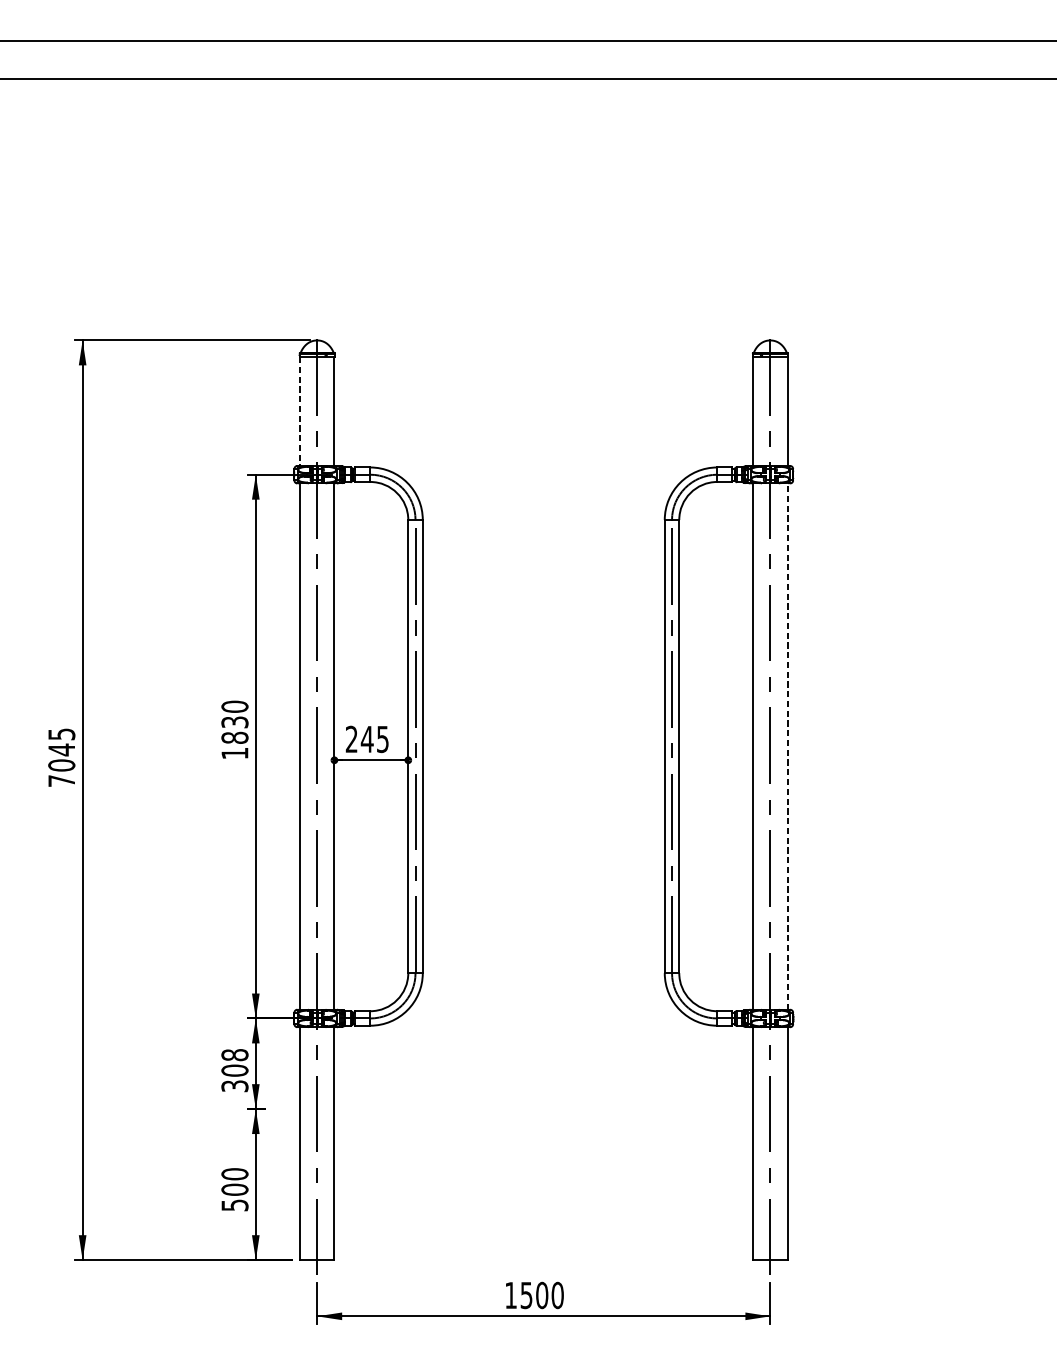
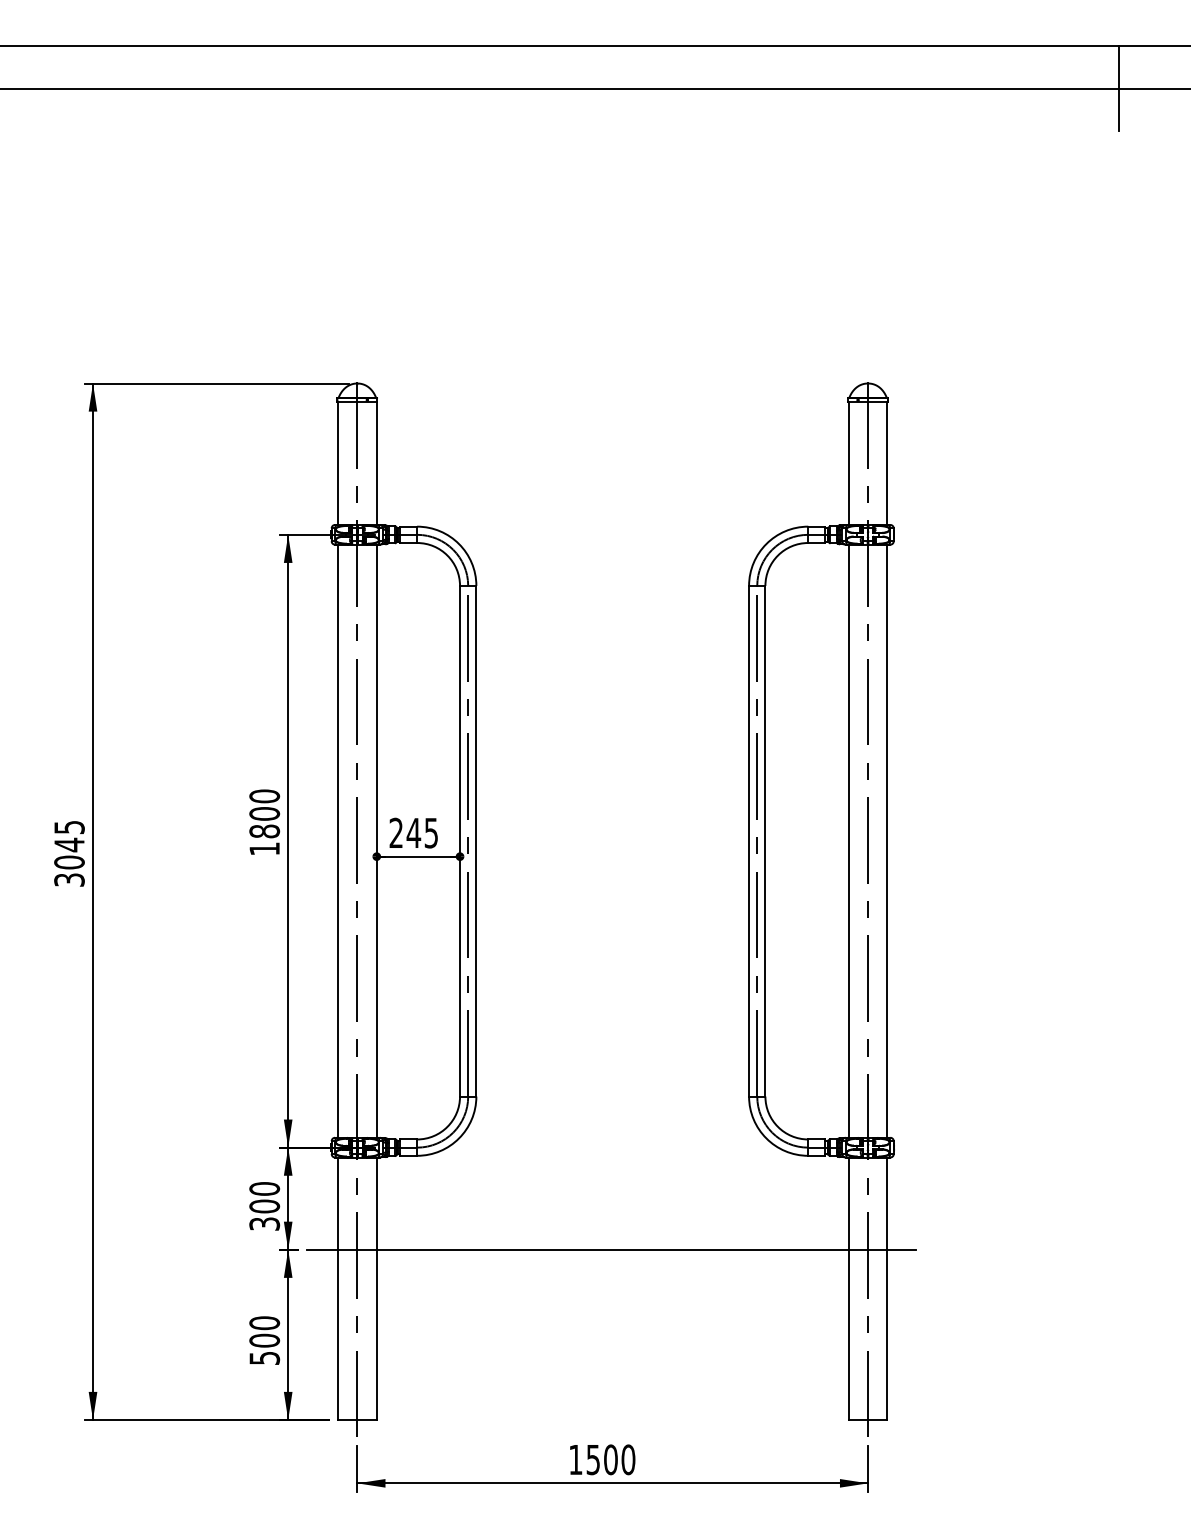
line: (993, 78) -> (1119, 88), added
line: (299, 412) -> (337, 464), dashed -> solid
text: (234, 721) -> (264, 813), 1830 -> 1800
line: (787, 746) -> (887, 841), dashed -> solid
text: (61, 780) -> (69, 879), 7045 -> 3045
text: (234, 1054) -> (264, 1188), 308 -> 300
line: (541, 1108) -> (610, 1249), added

